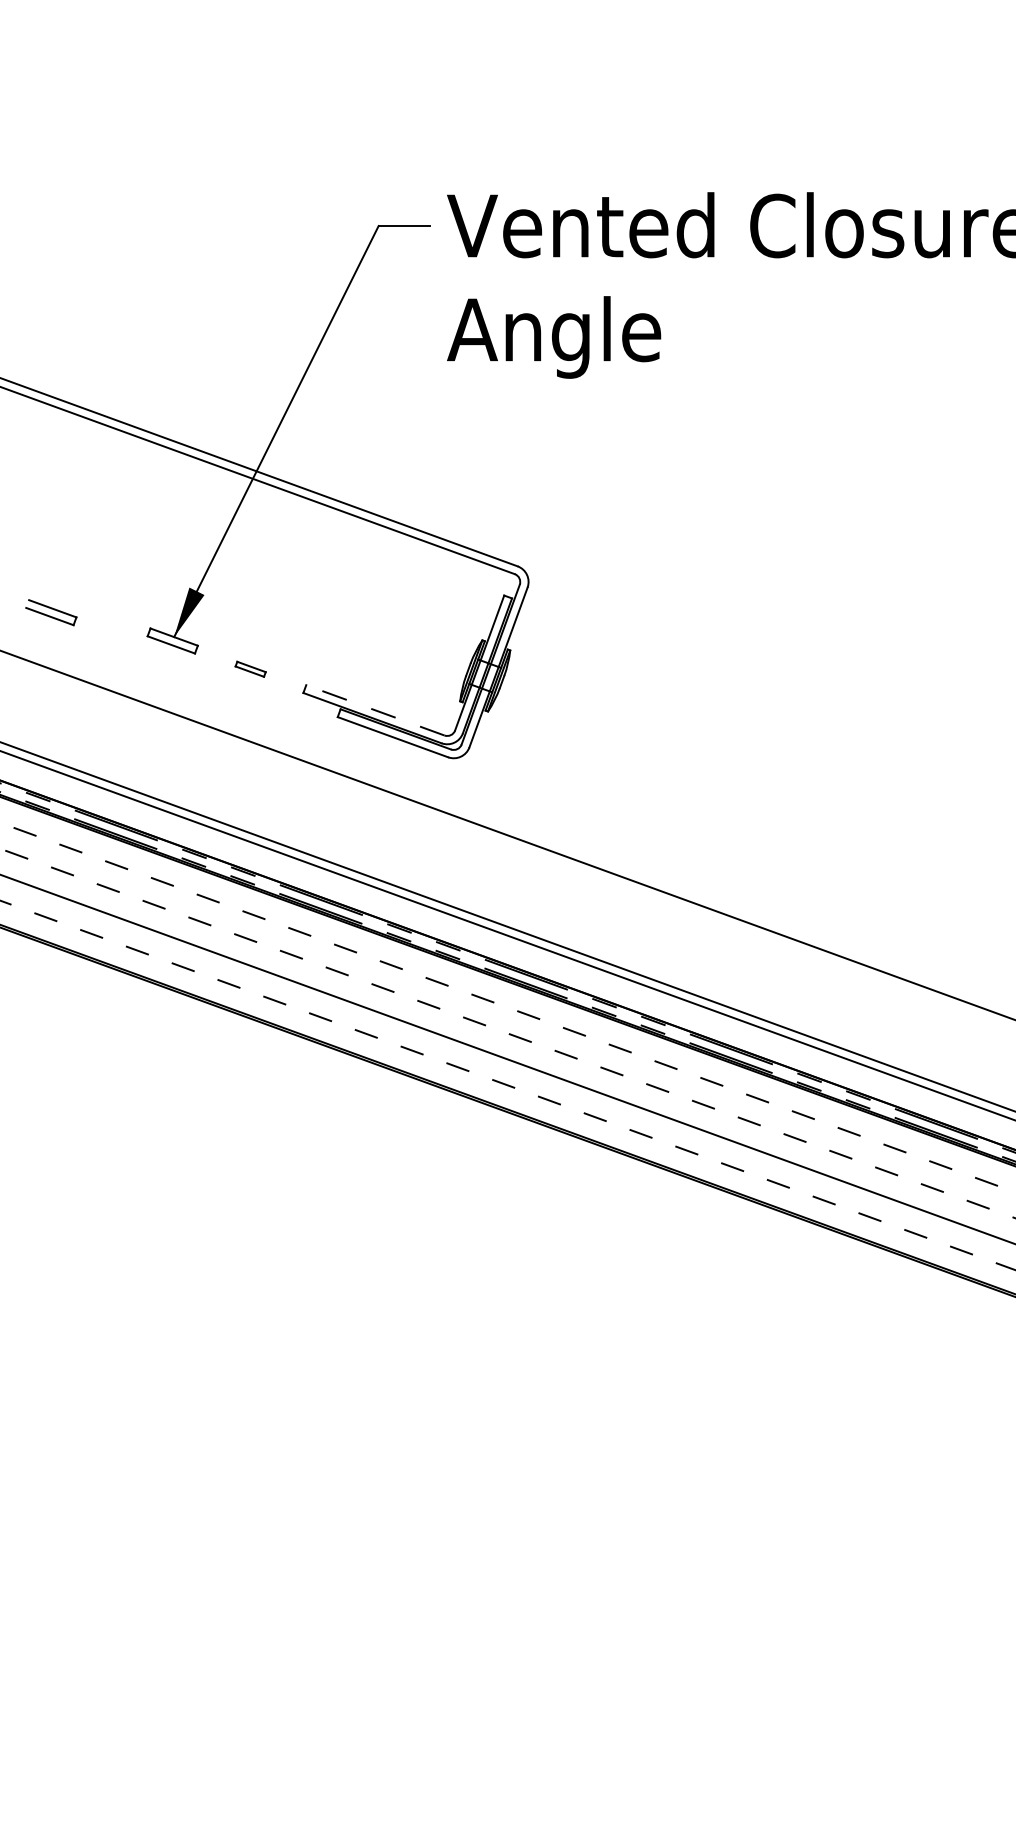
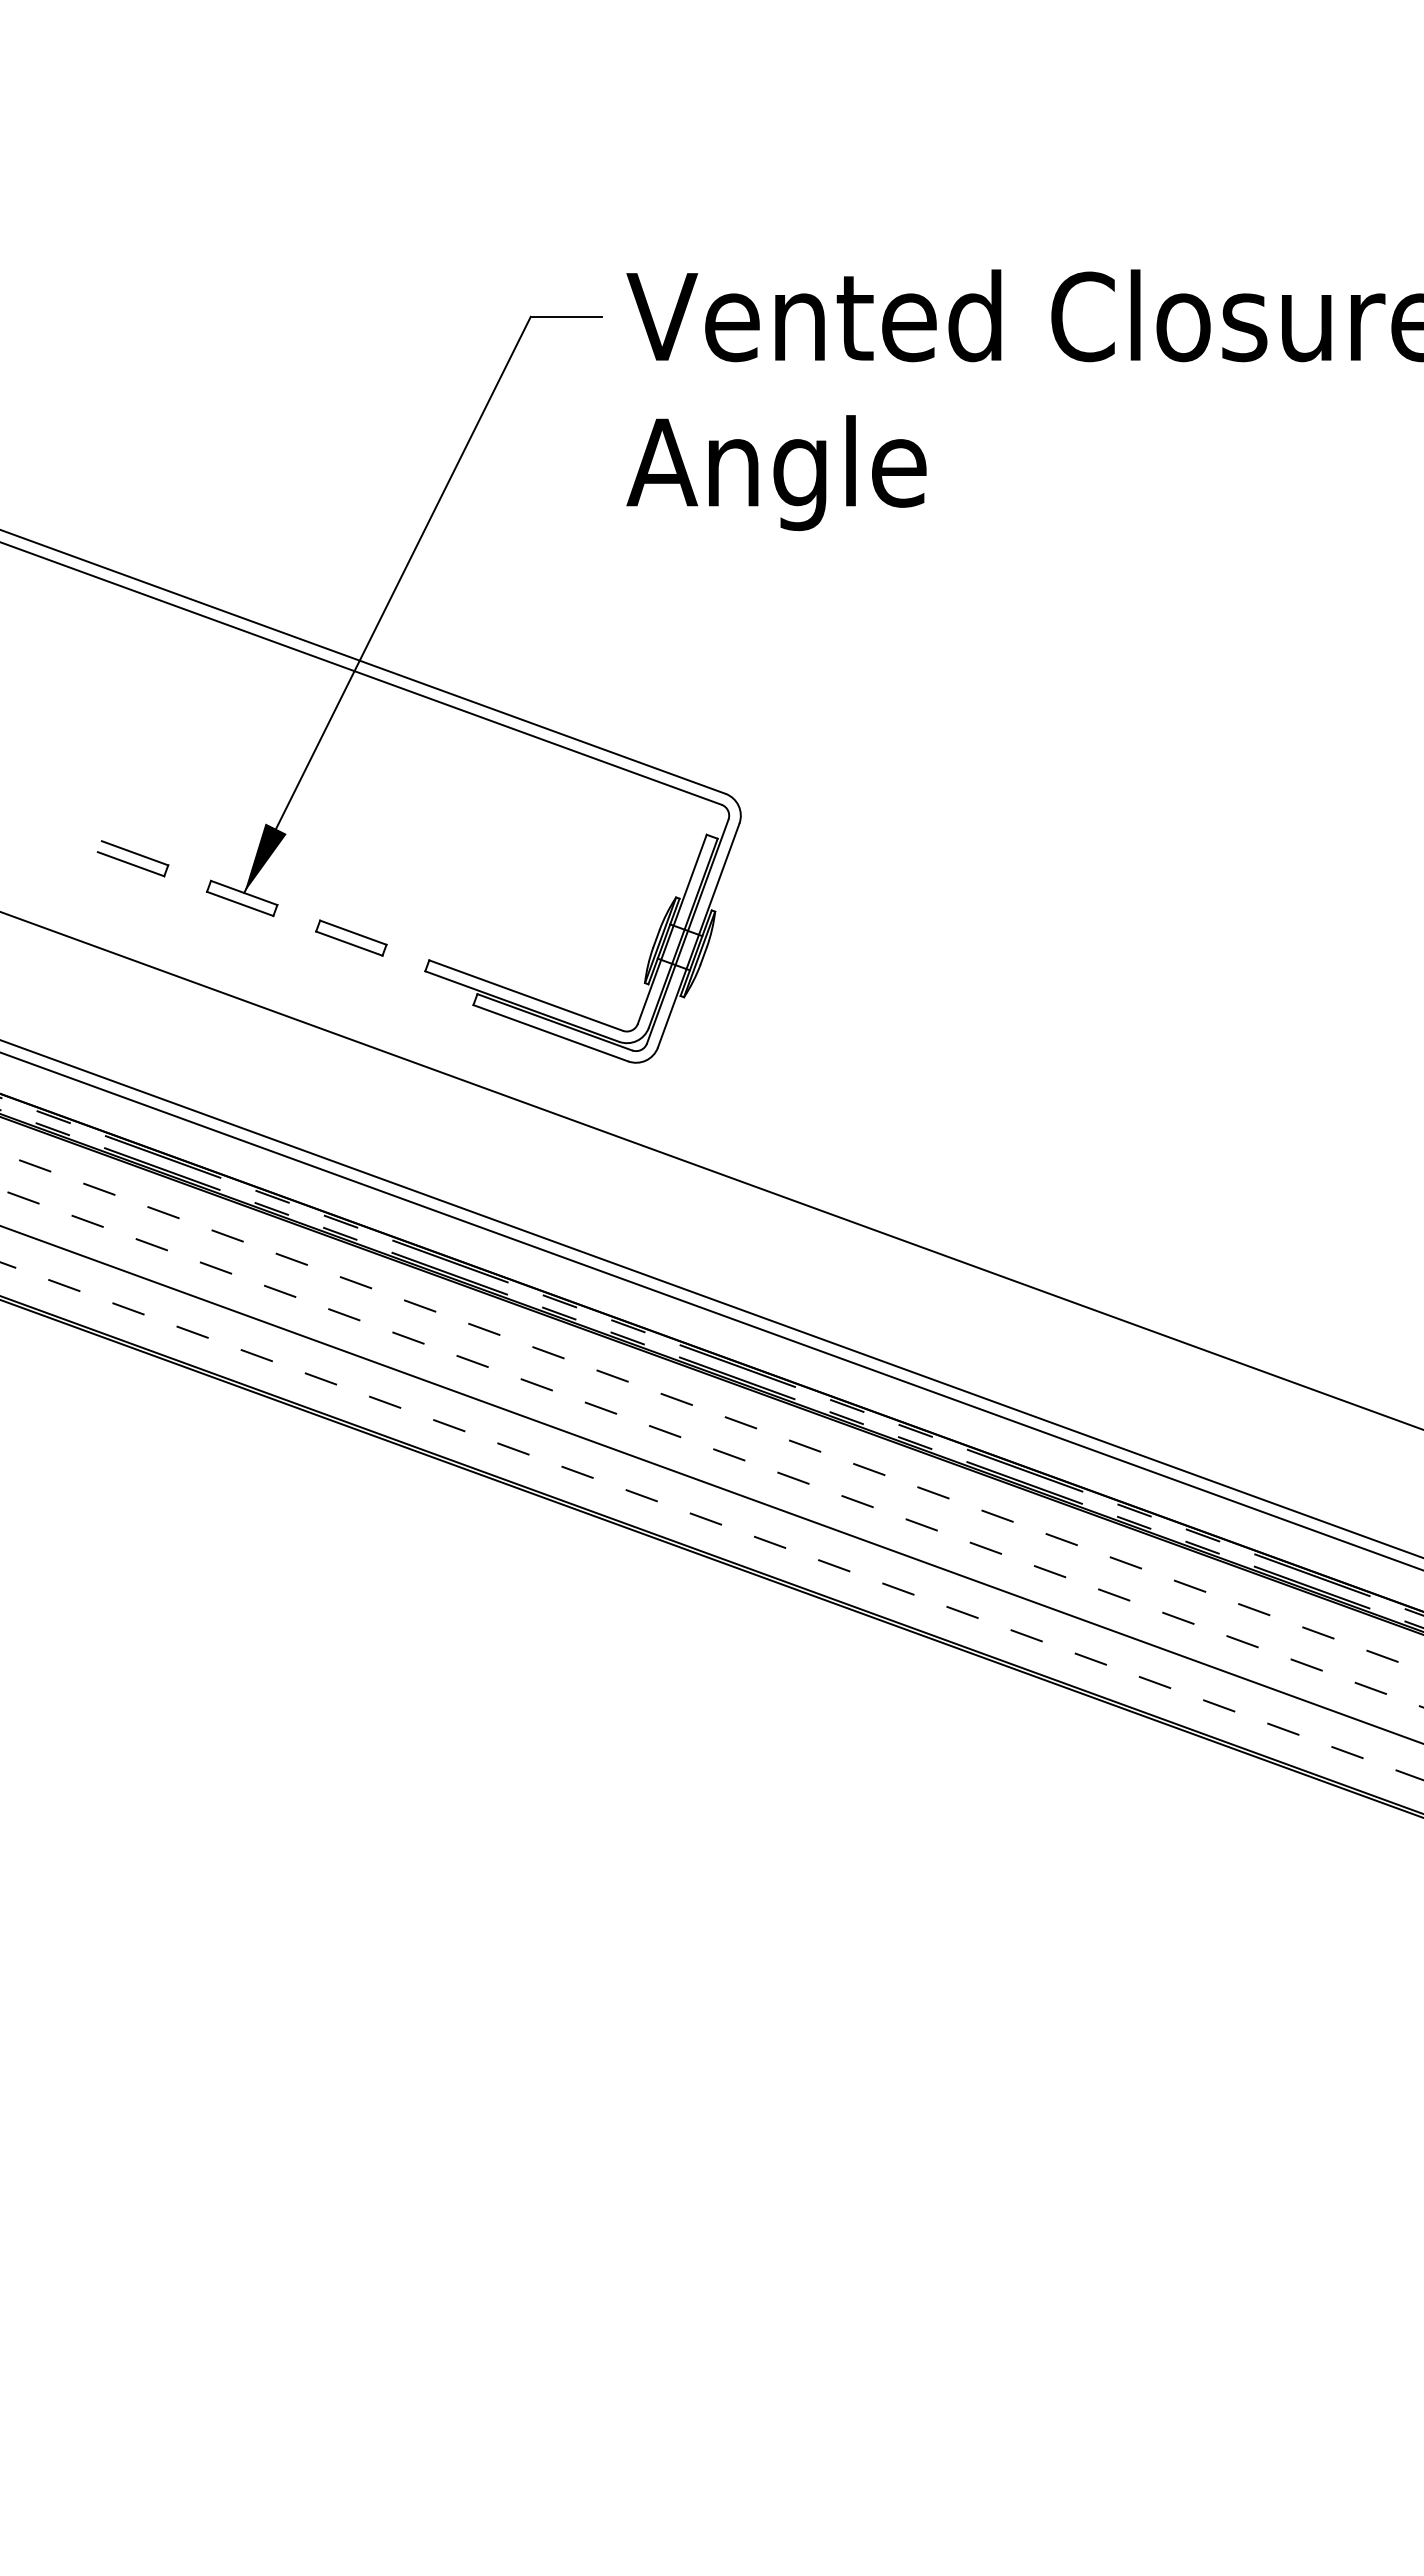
part: (50, 612) -> (132, 858), moved
part: (250, 668) -> (351, 937), size x1.67
line: (374, 710) -> (525, 995), dashed -> solid

